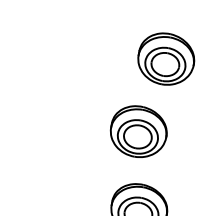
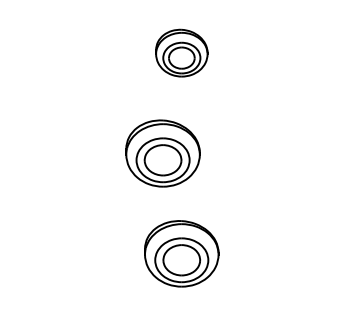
part: (166, 58) -> (181, 52), size x0.7

